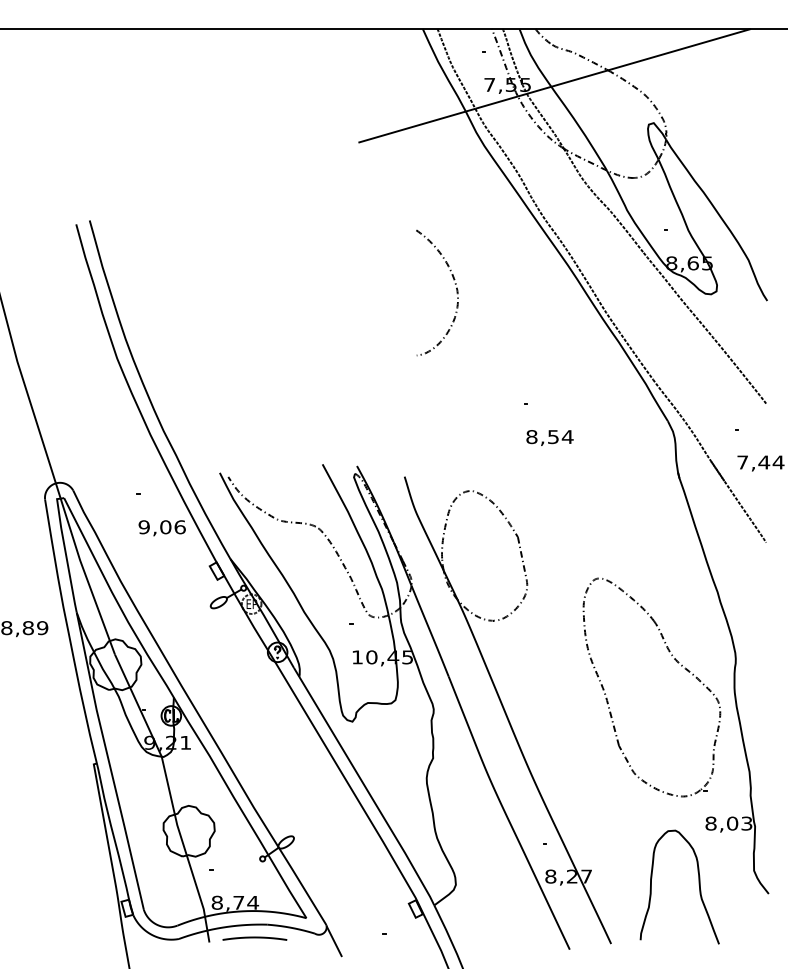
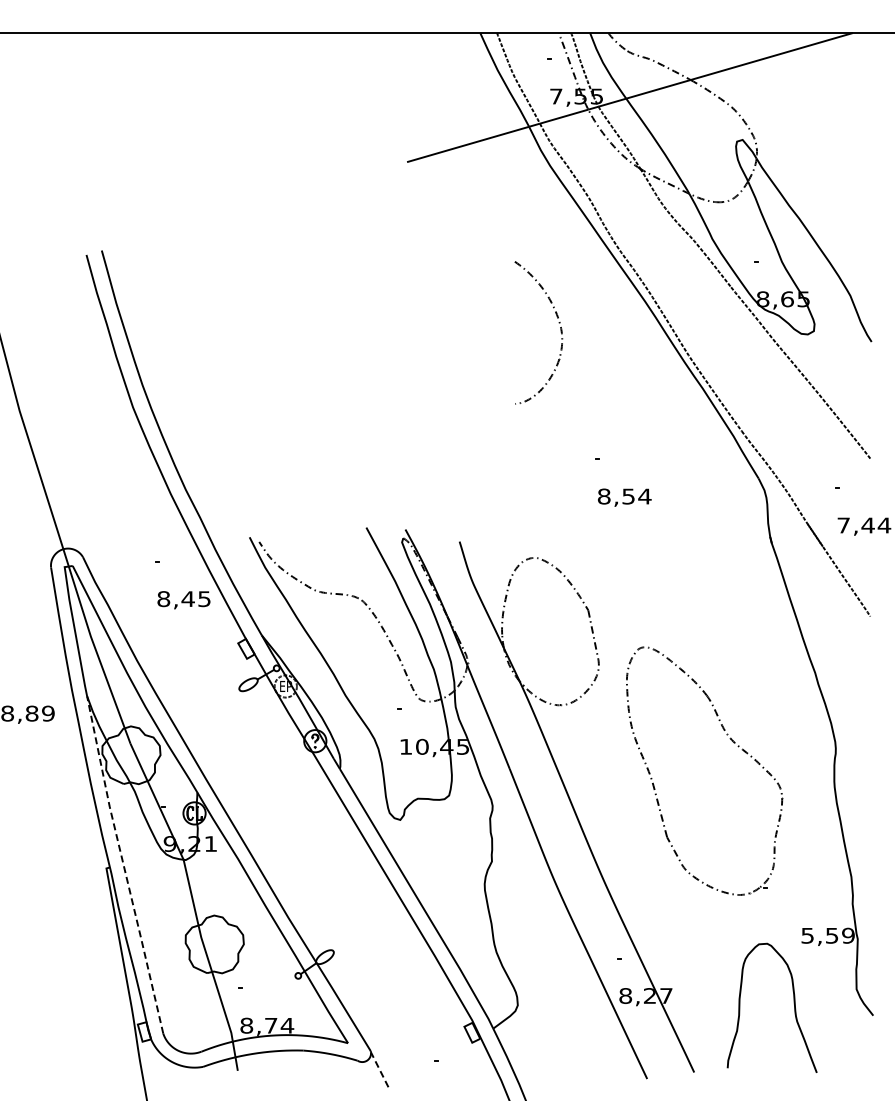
curve: (456, 292) -> (560, 332), moved
text: (162, 527) -> (184, 599), 9,06 -> 8,45
part: (676, 661) -> (732, 741), moved
line: (108, 761) -> (123, 865), solid -> dashed
text: (728, 823) -> (827, 935), 8,03 -> 5,59
curve: (254, 937) -> (289, 1065), removed
line: (334, 941) -> (379, 1069), solid -> dashed

